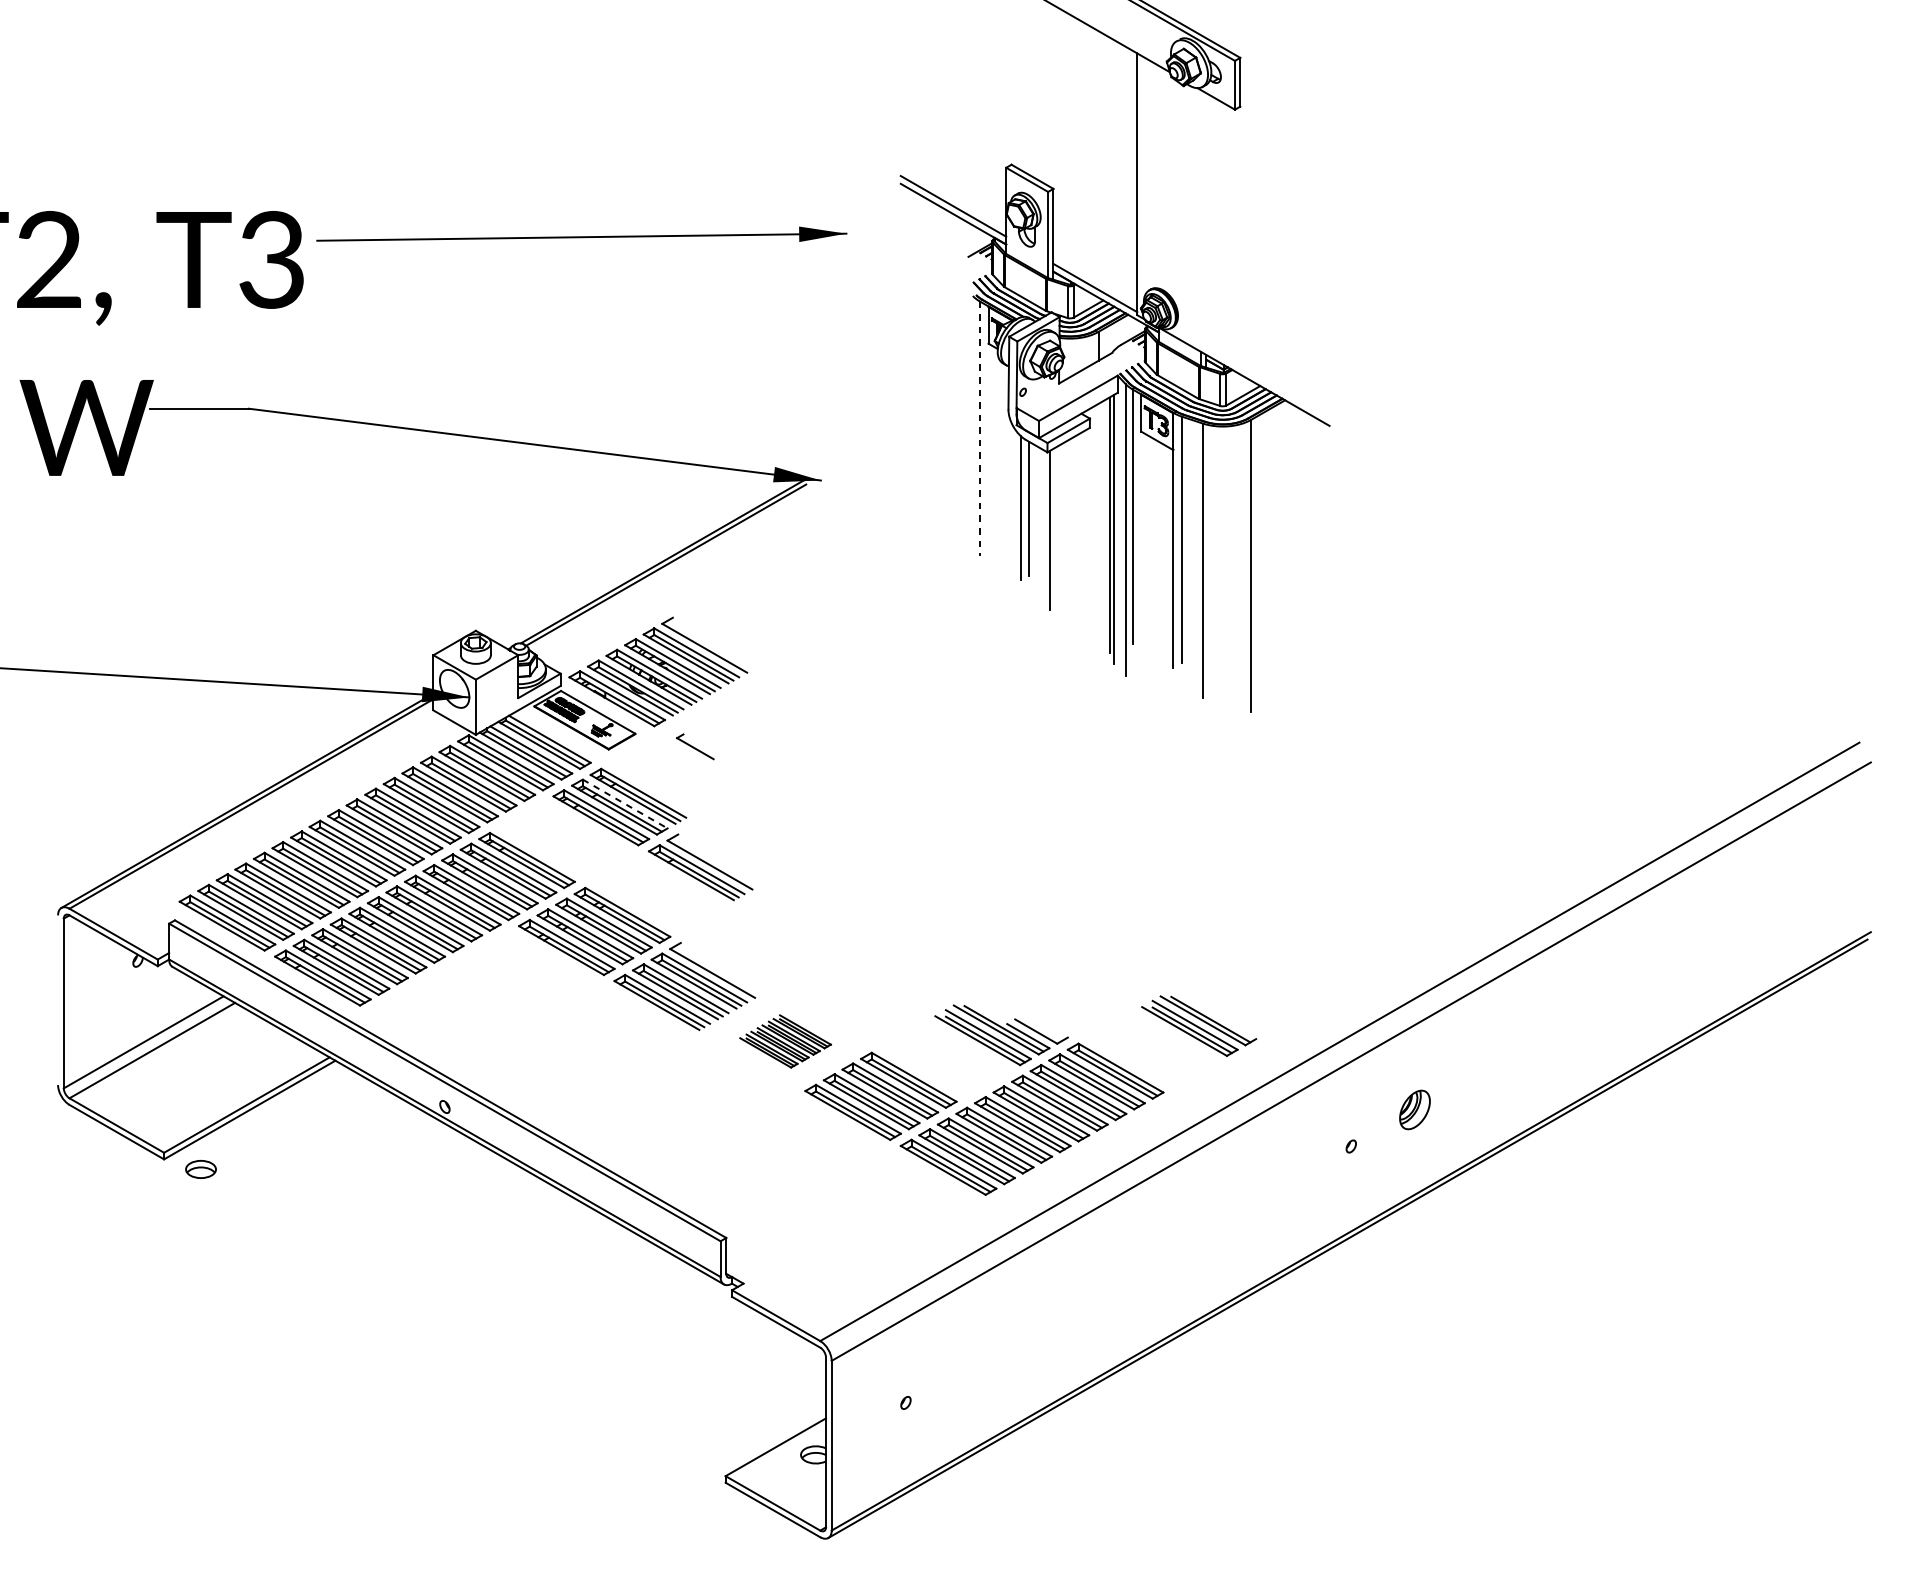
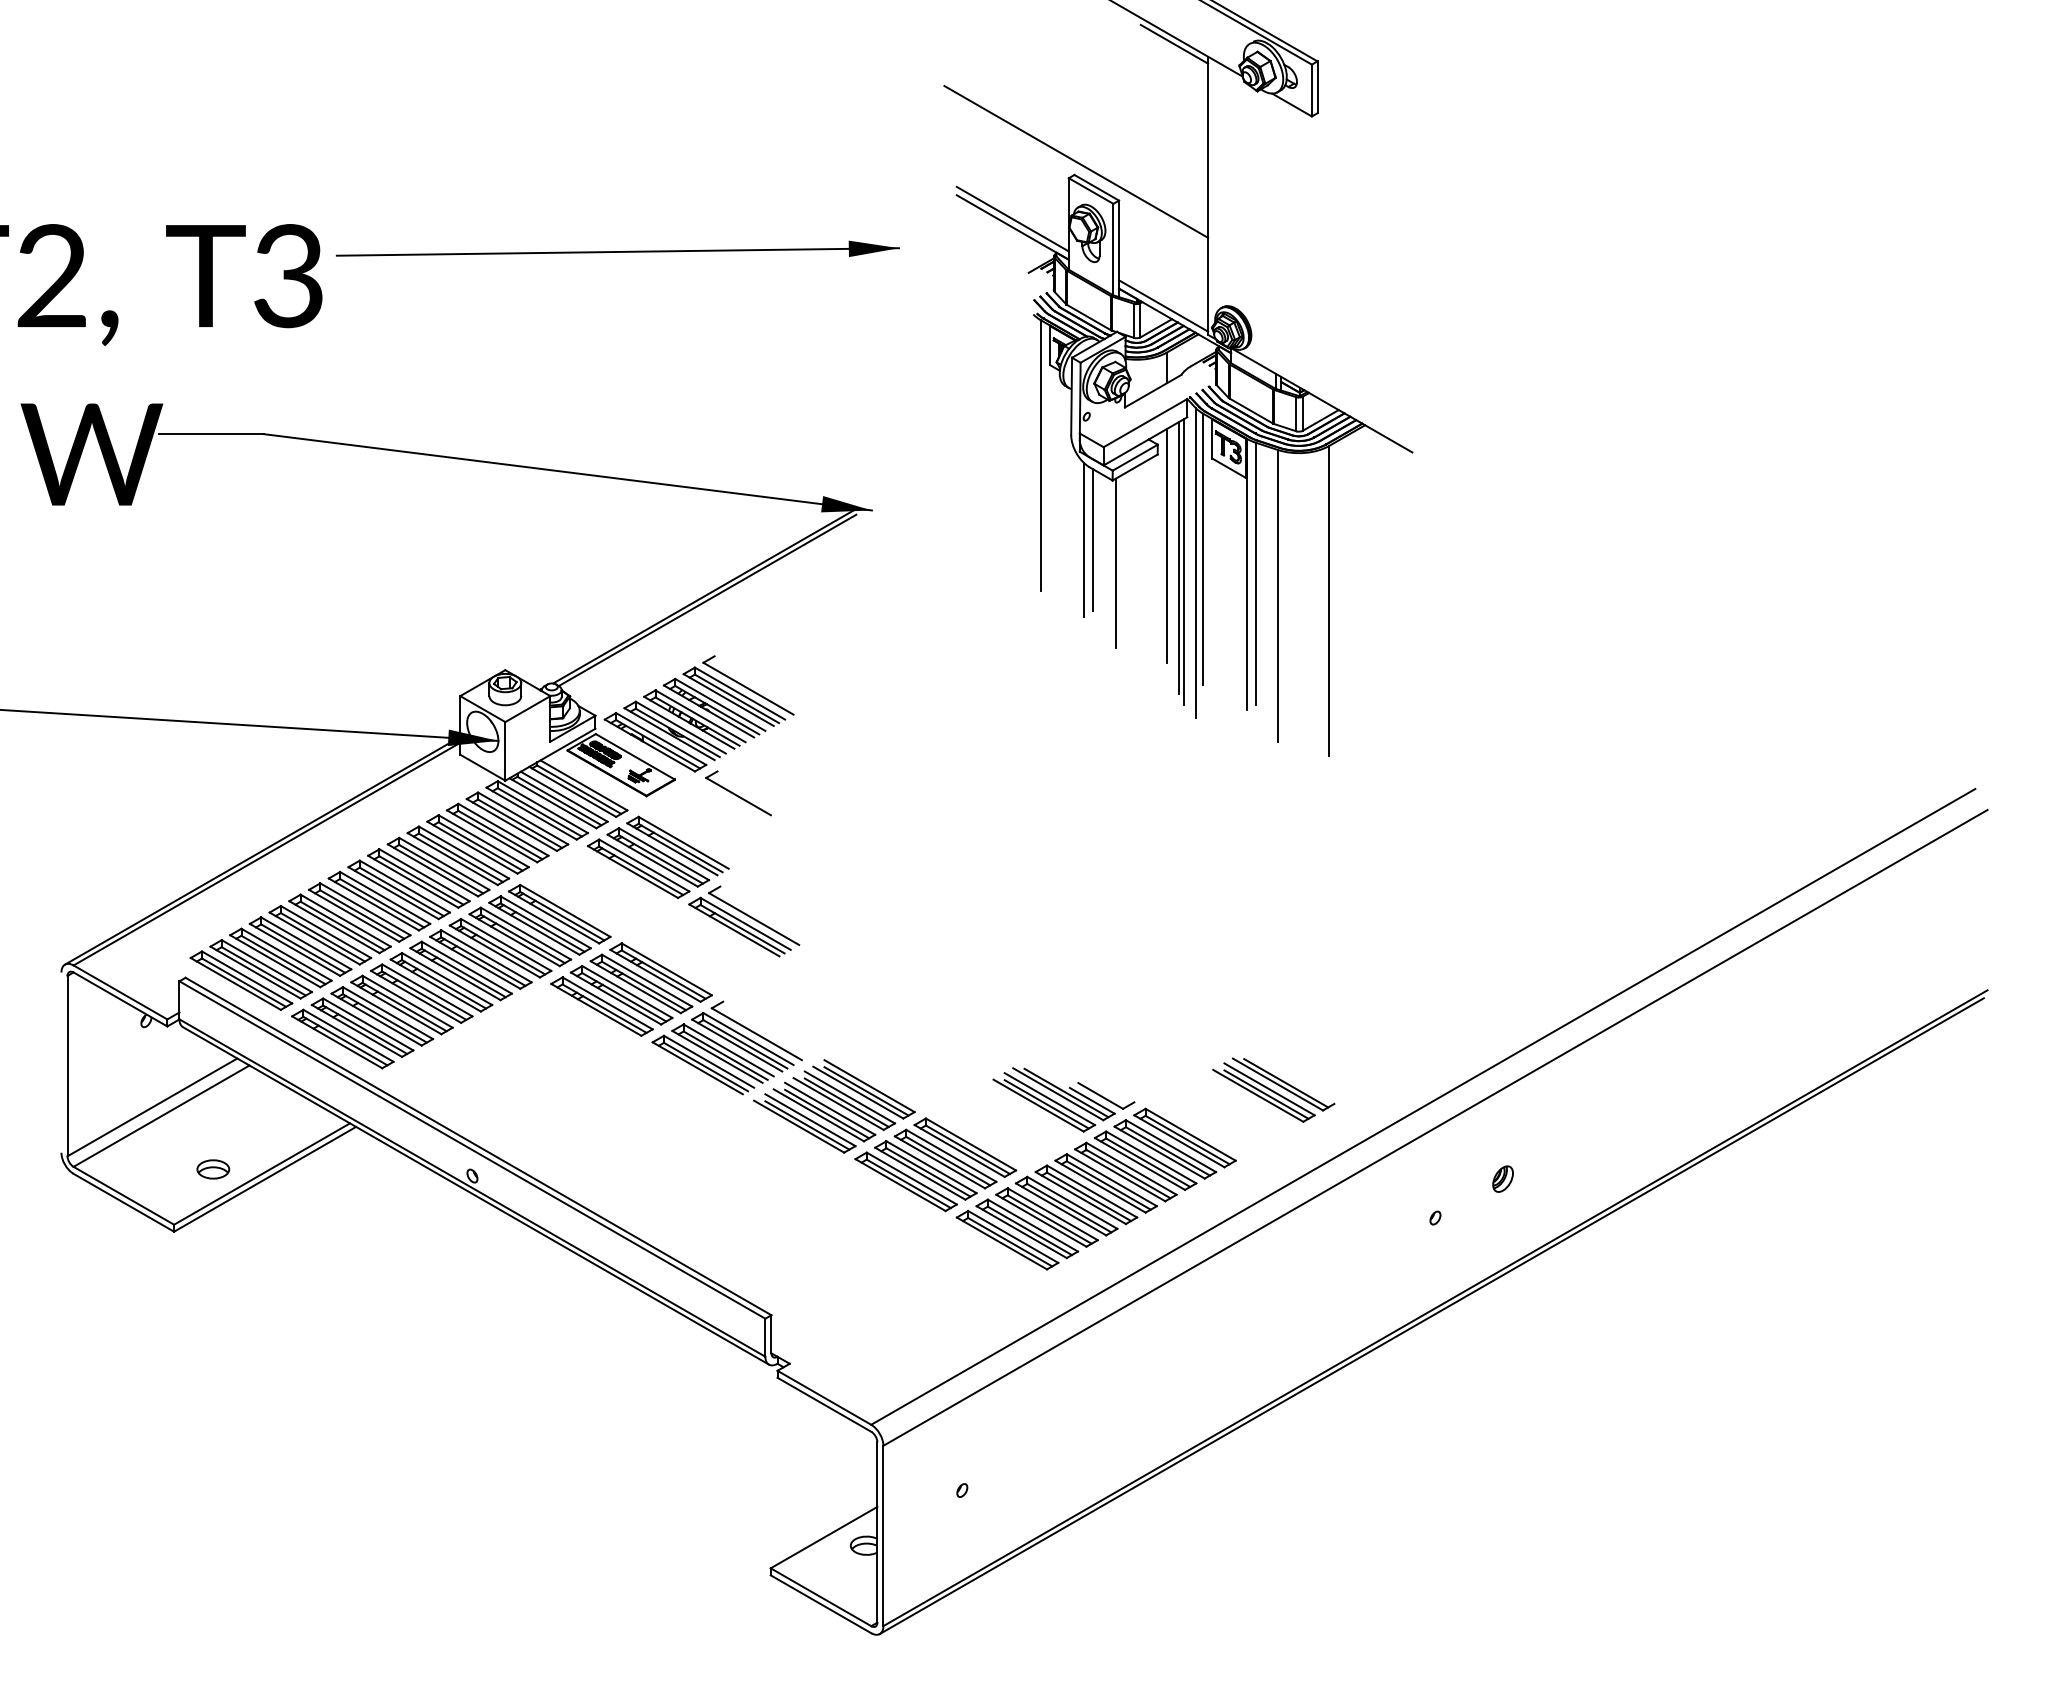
line: (1105, 41) -> (1174, 43), added
line: (1013, 152) -> (1076, 161), added
line: (979, 429) -> (1040, 456), dashed -> solid
line: (1098, 513) -> (1166, 545), added
part: (695, 746) -> (738, 793), size x1.67
line: (624, 804) -> (663, 854), dashed -> solid
part: (785, 1041) -> (834, 1106), size x1.67
part: (1414, 1109) -> (1502, 1178), size x0.62
part: (201, 1169) -> (213, 1169), moved

